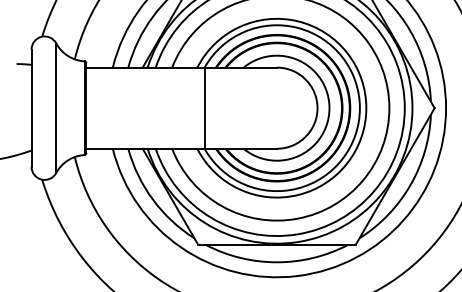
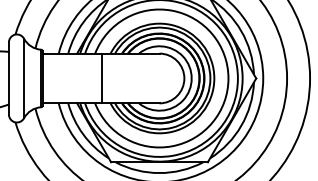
line: (205, 108) -> (102, 78), moved

